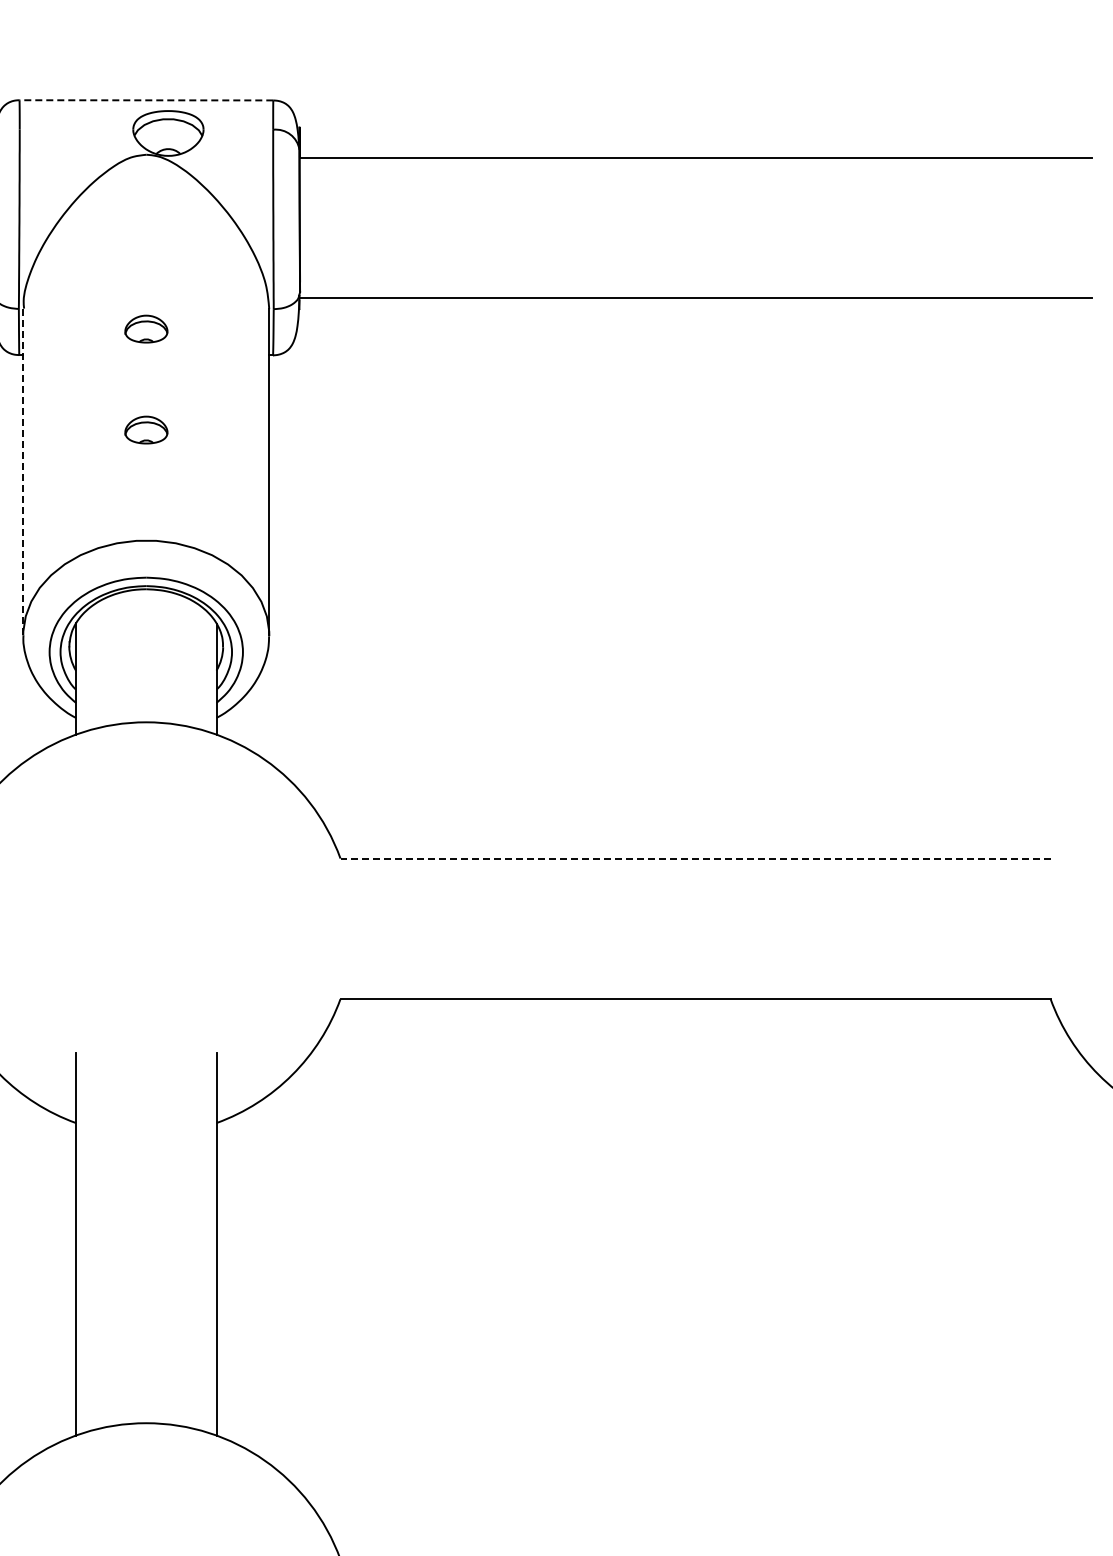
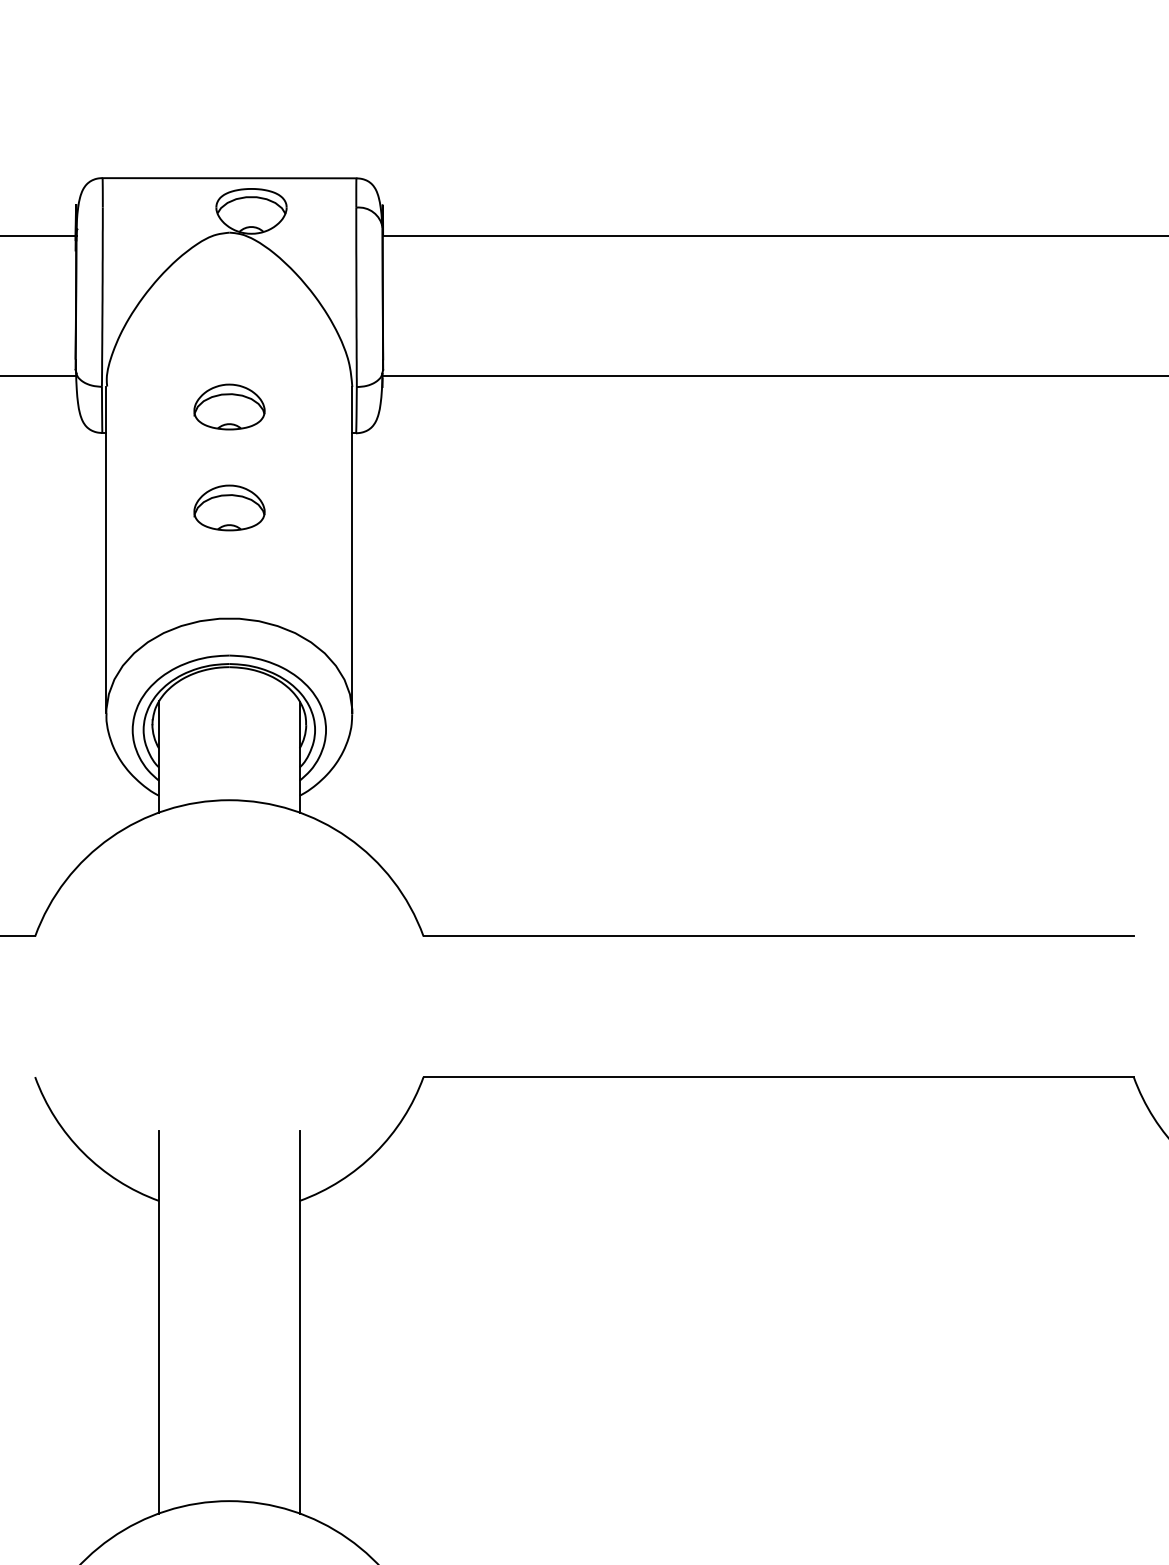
line: (146, 100) -> (229, 178), dashed -> solid
part: (146, 328) -> (229, 406), size x1.67
part: (146, 429) -> (229, 507), size x1.67
line: (23, 472) -> (106, 550), dashed -> solid
line: (695, 858) -> (778, 936), dashed -> solid

